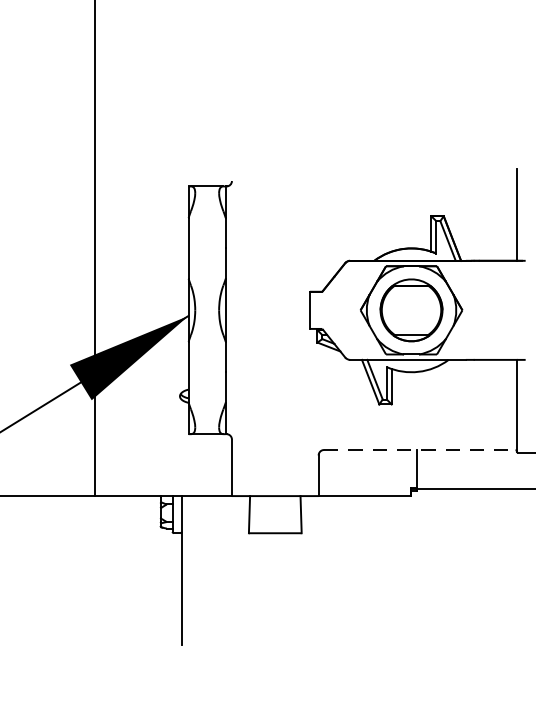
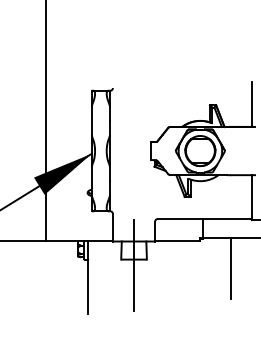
line: (419, 450) -> (204, 219), dashed -> solid
line: (276, 545) -> (134, 265), added
line: (475, 549) -> (231, 267), added

